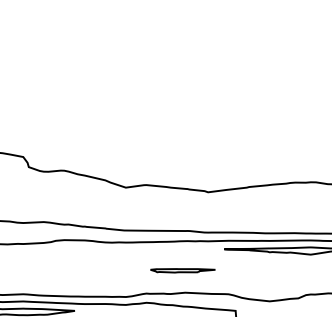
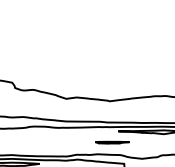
line: (183, 270) -> (112, 142), moved

